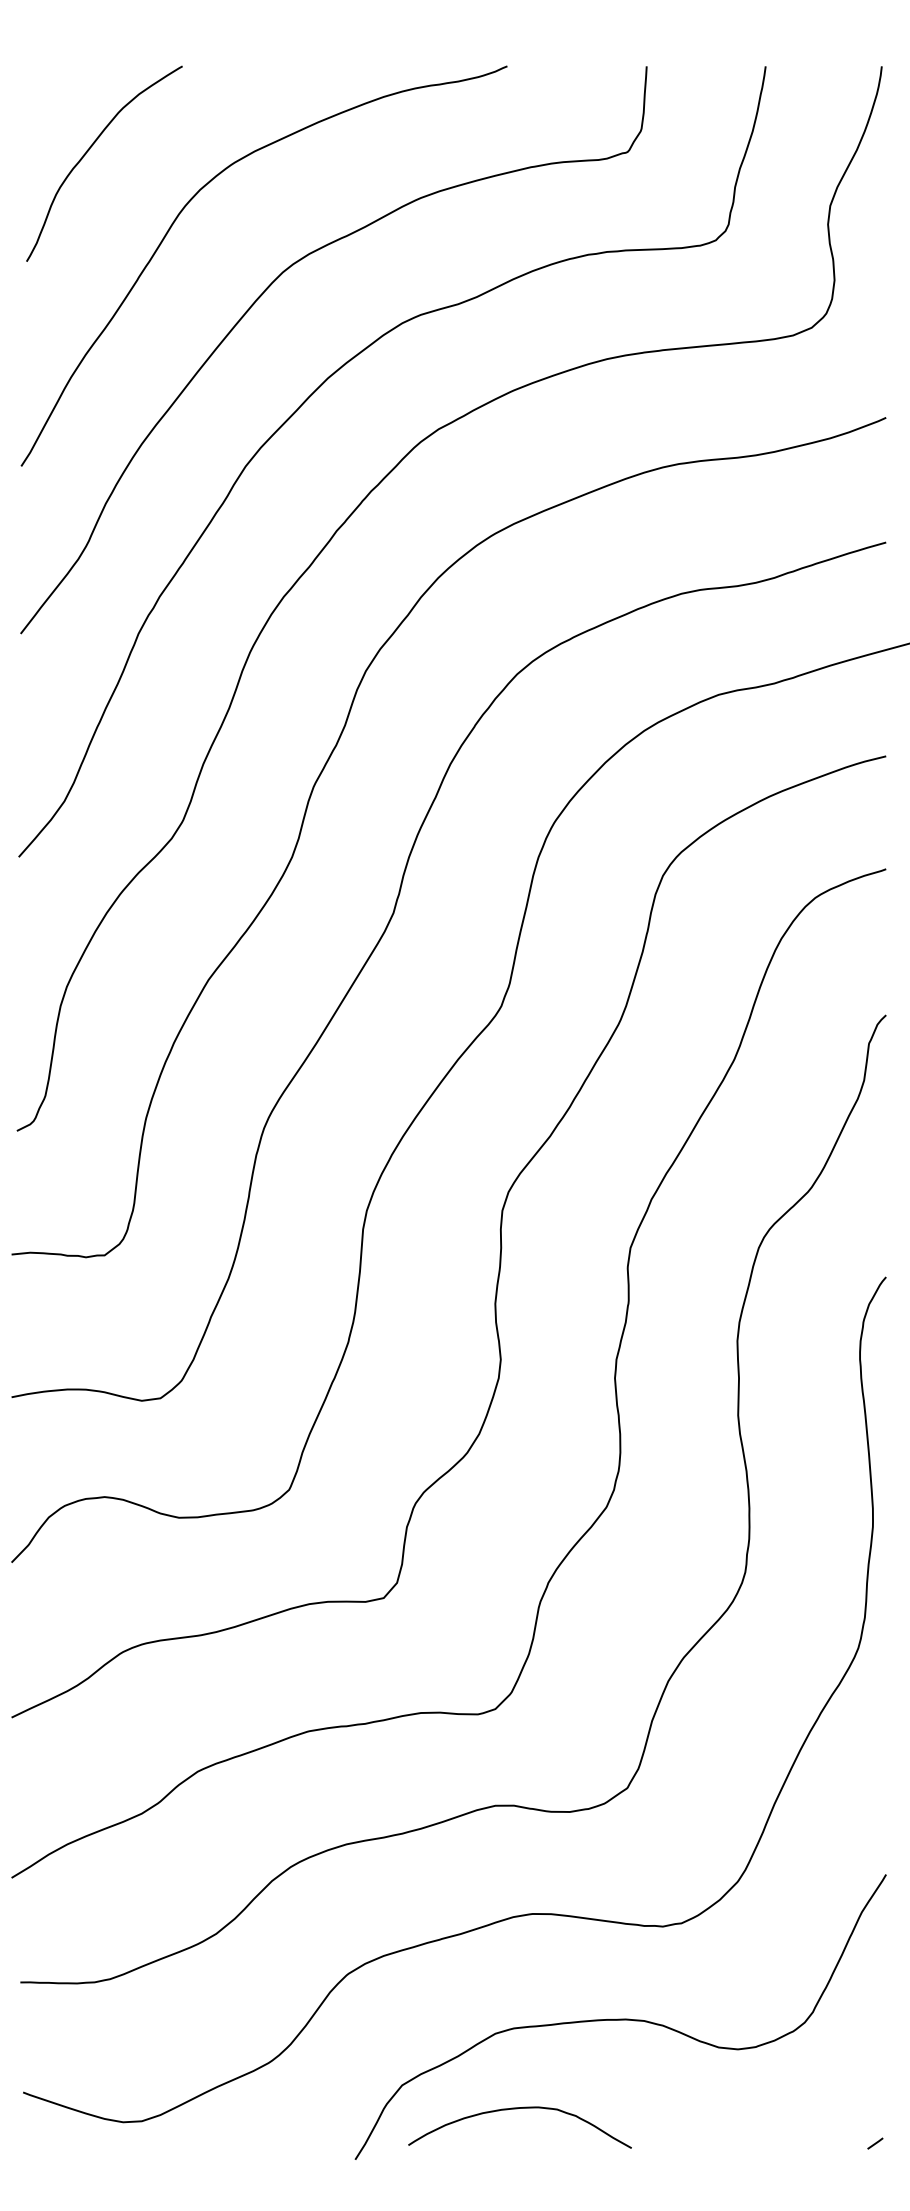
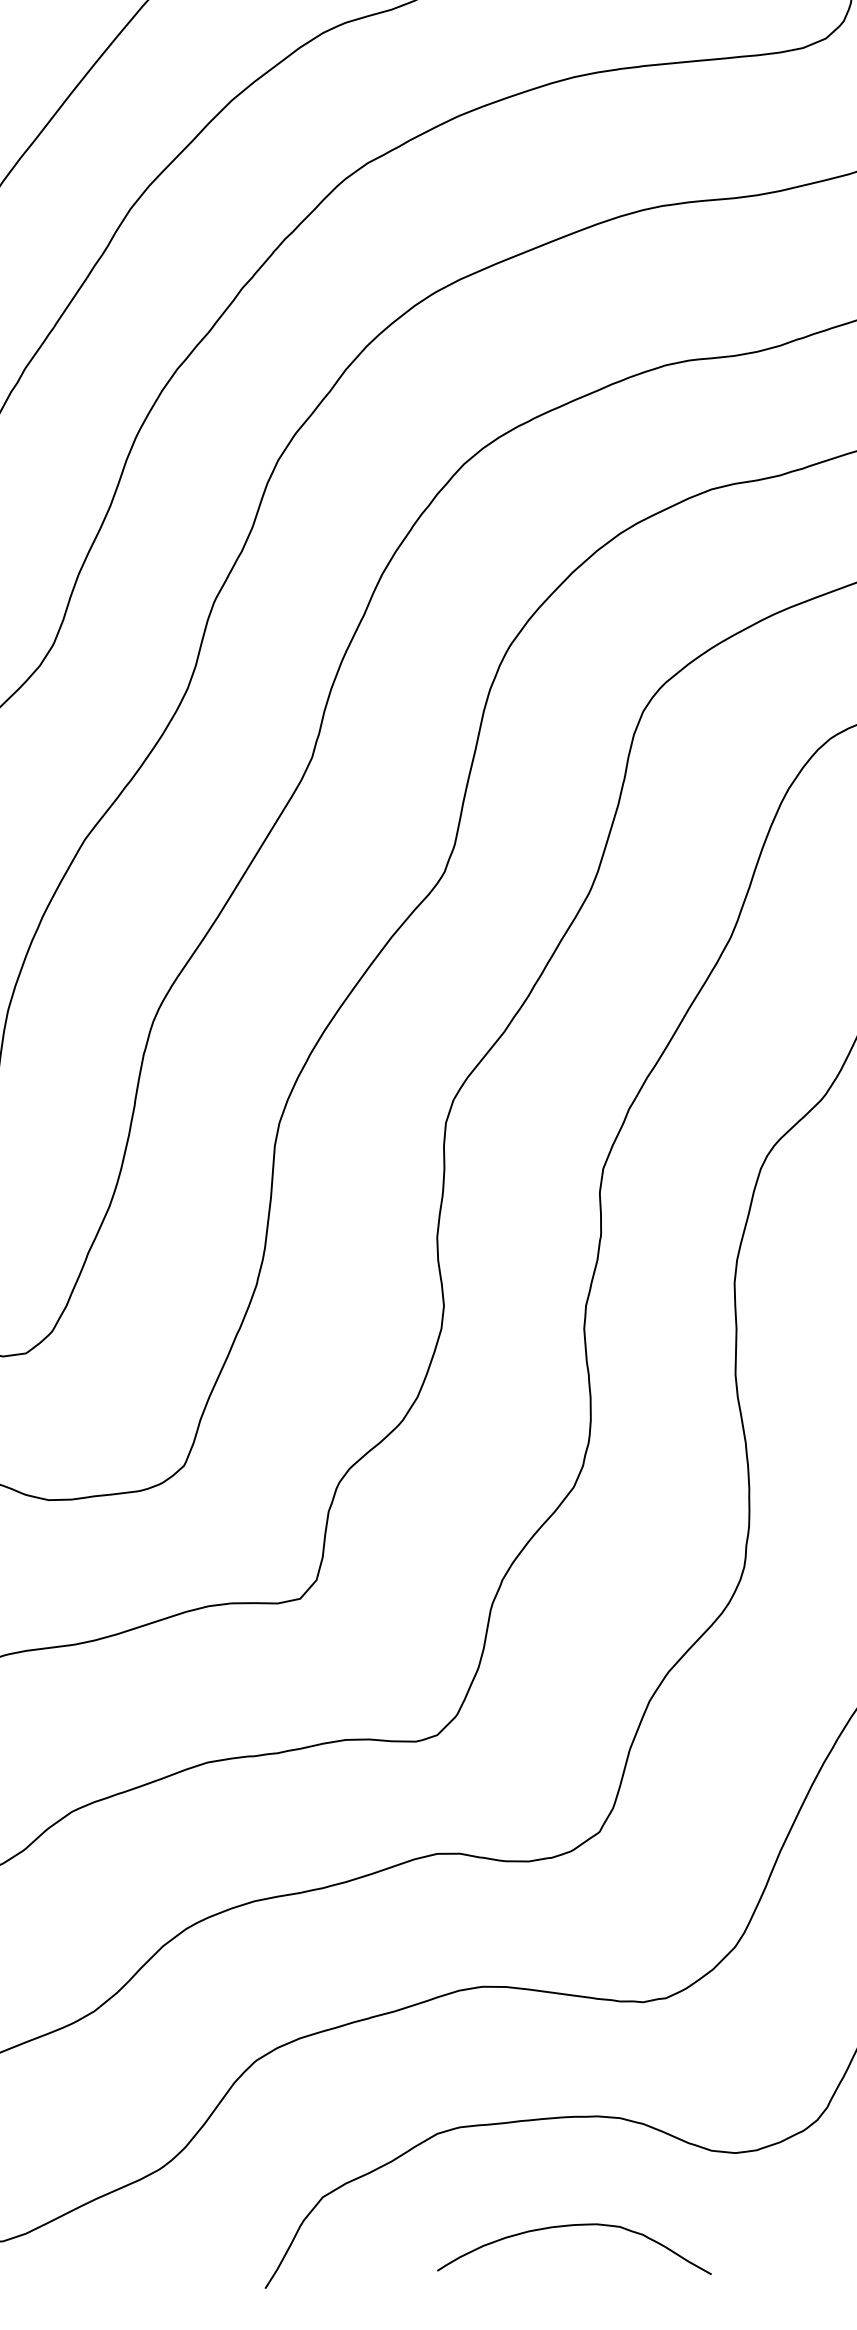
curve: (517, 2109) -> (571, 2226), moved

